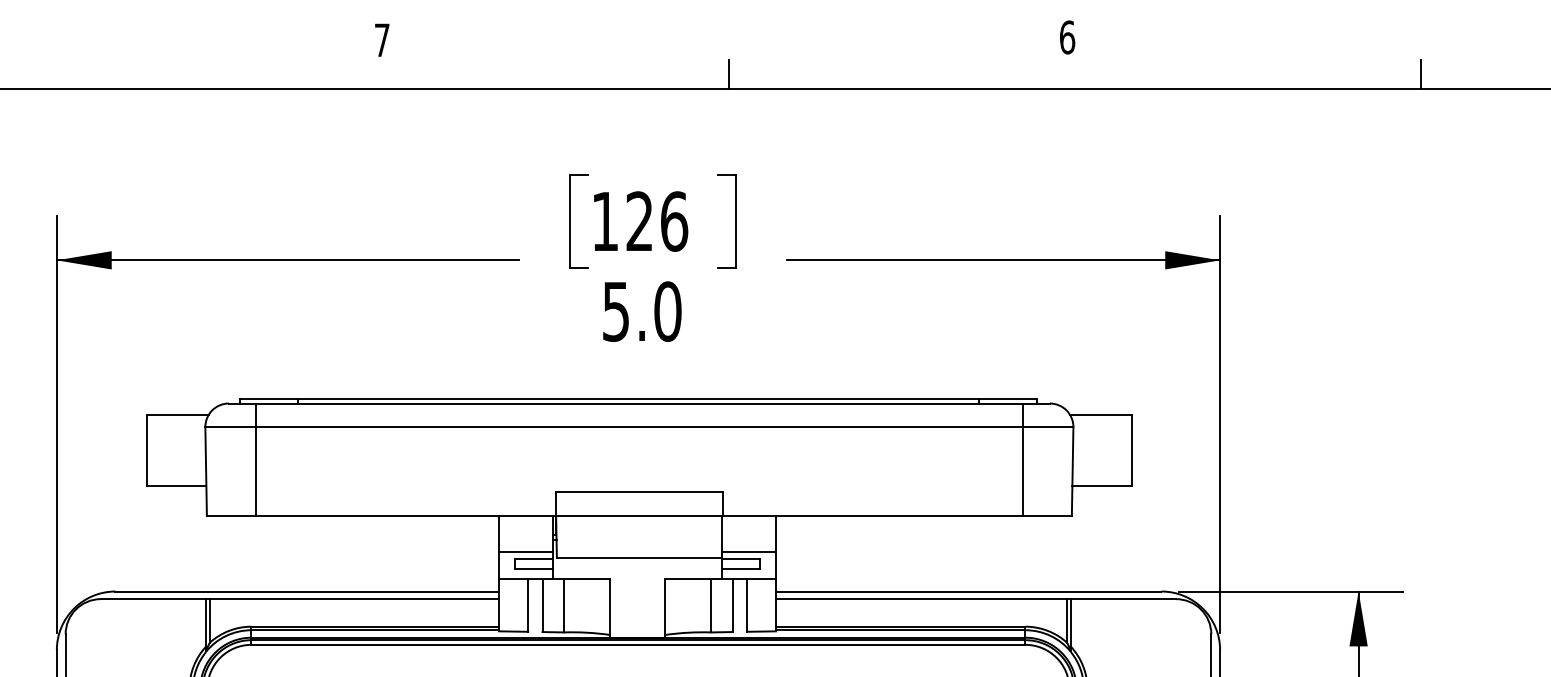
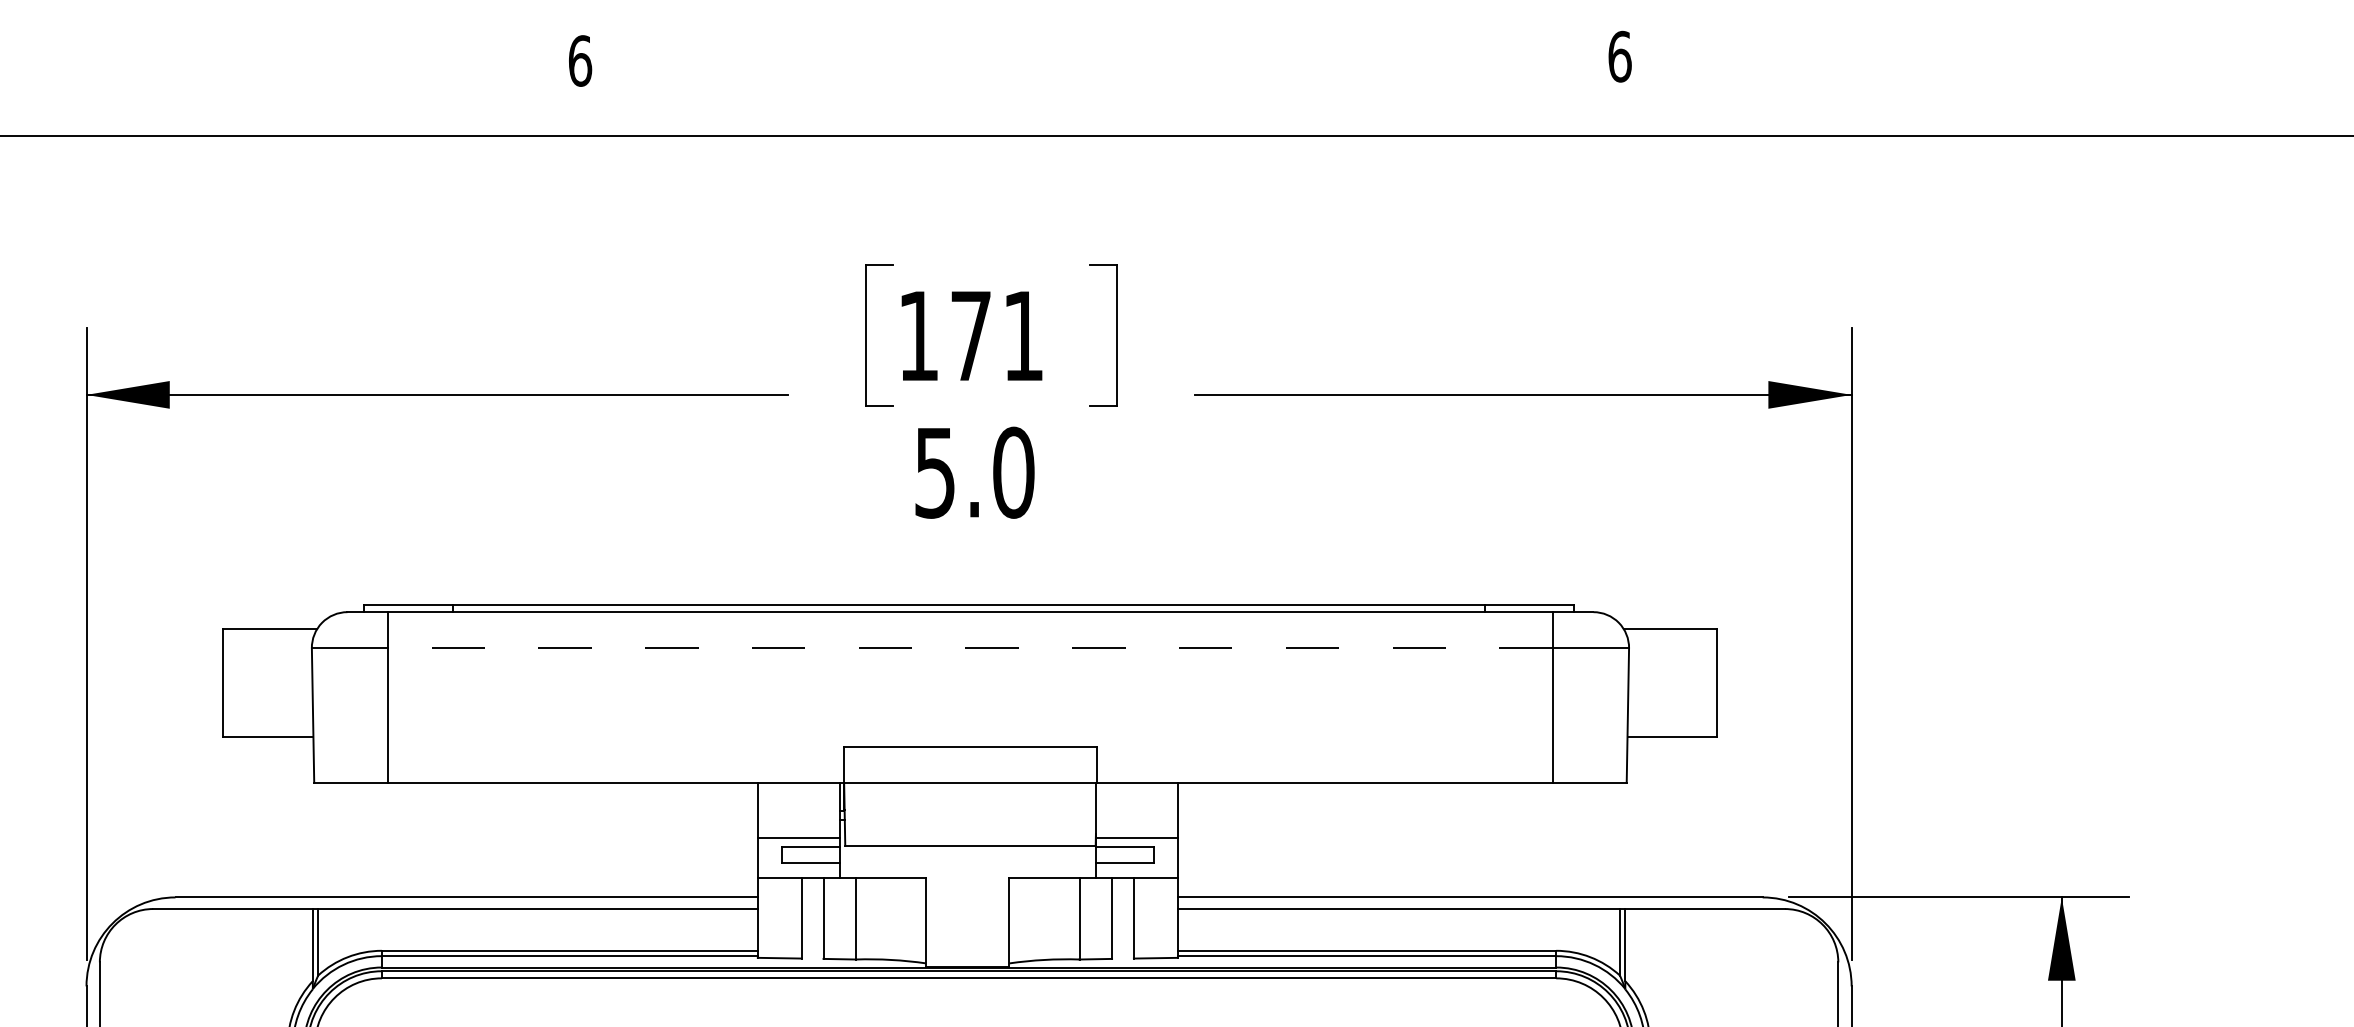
text: (382, 40) -> (580, 61), 7 -> 6
line: (728, 74) -> (1105, 112), removed
line: (1421, 74) -> (2157, 112), removed
text: (657, 221) -> (997, 335), 126 -> 171
line: (639, 427) -> (970, 648), solid -> dashed

